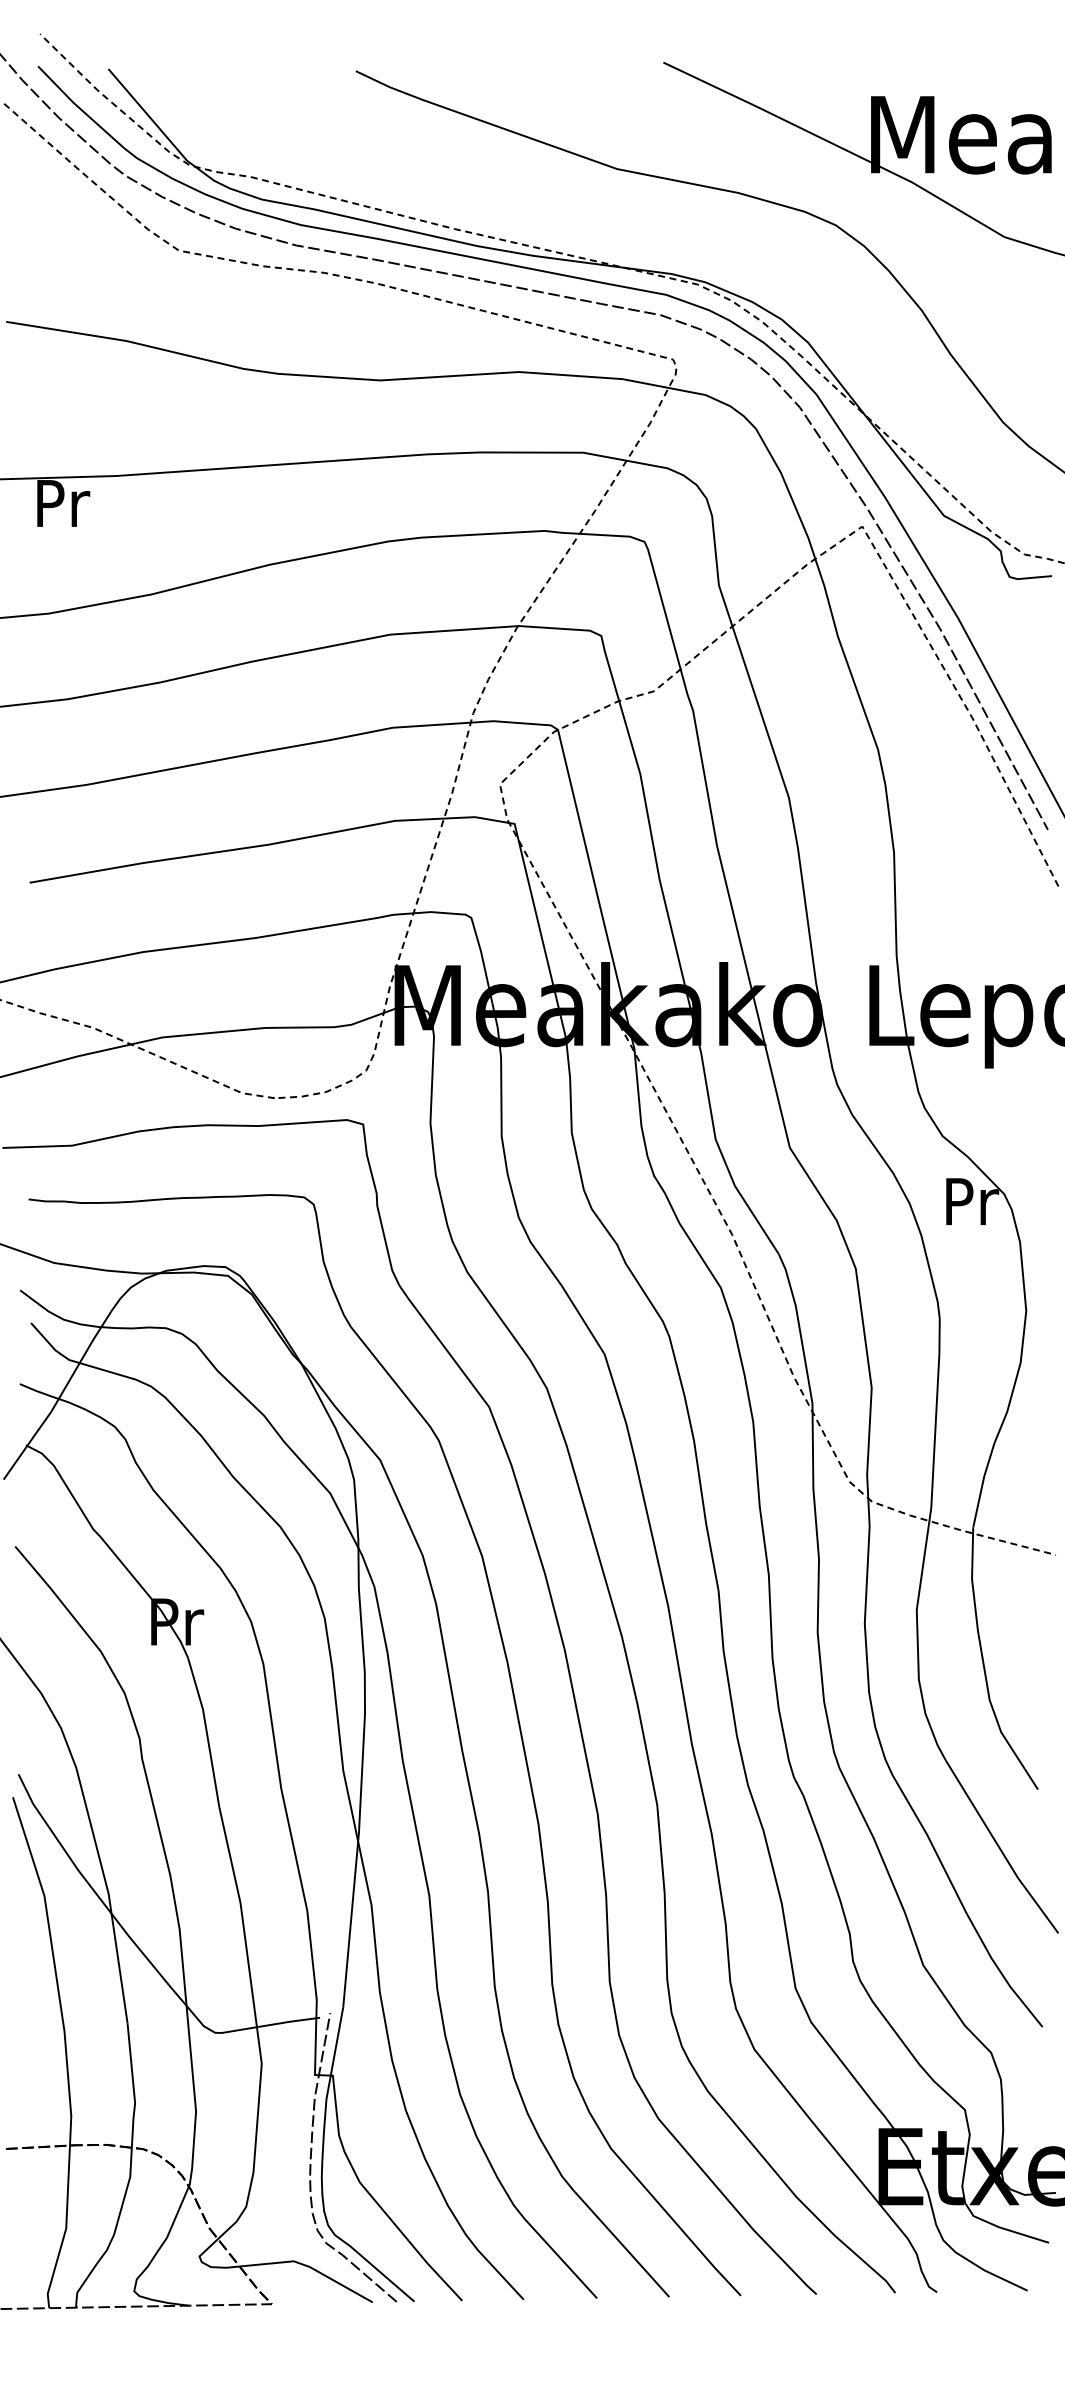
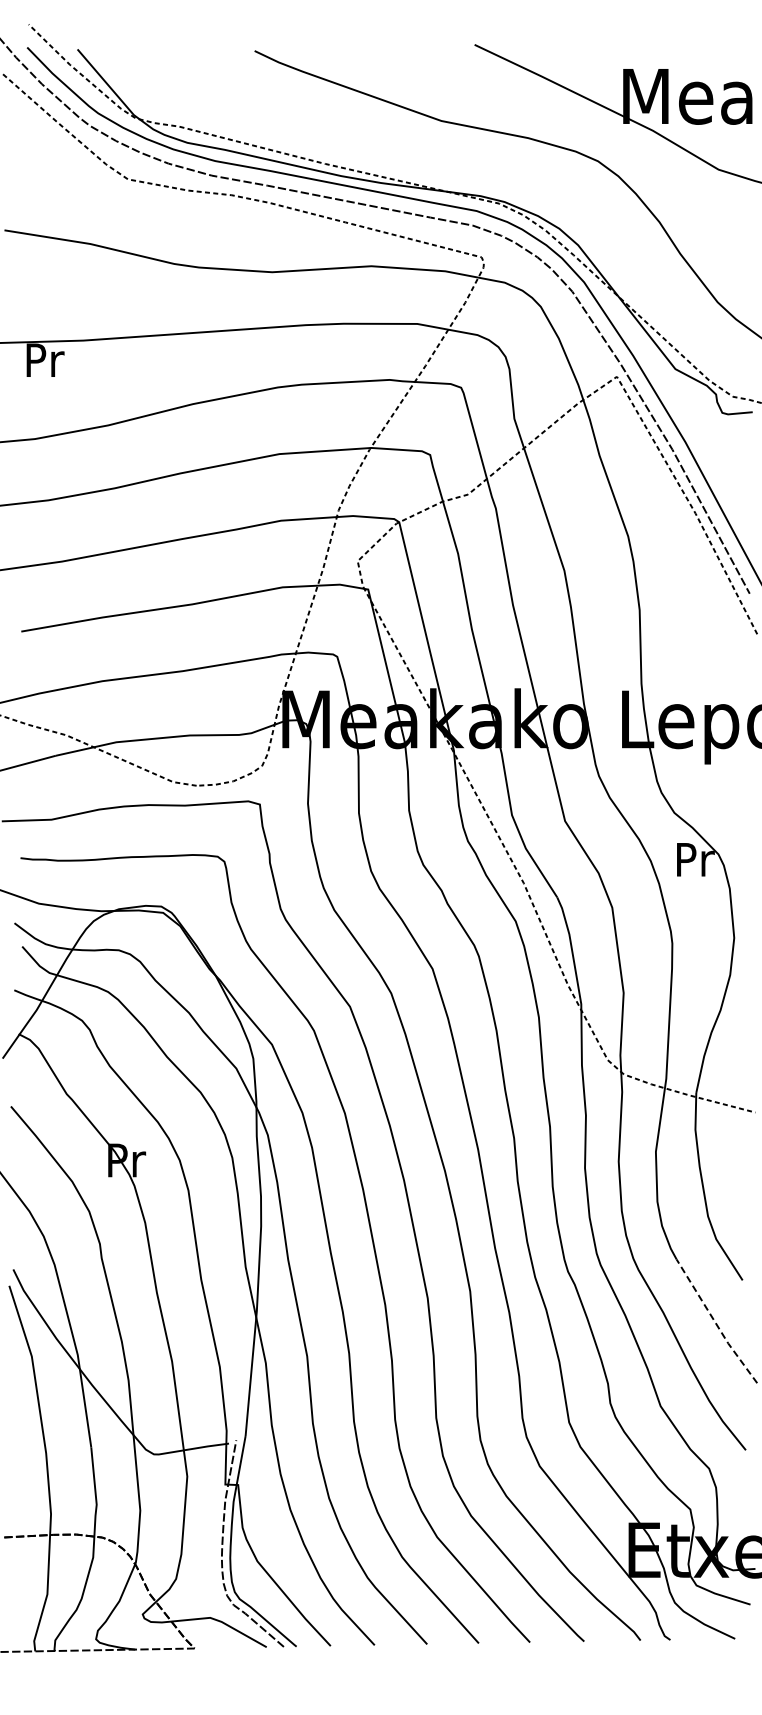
line: (1000, 1849) -> (715, 1323), solid -> dashed

